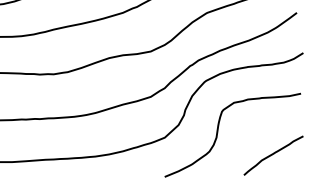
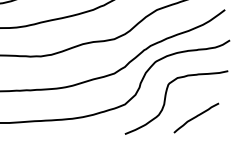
curve: (273, 154) -> (196, 117), moved

